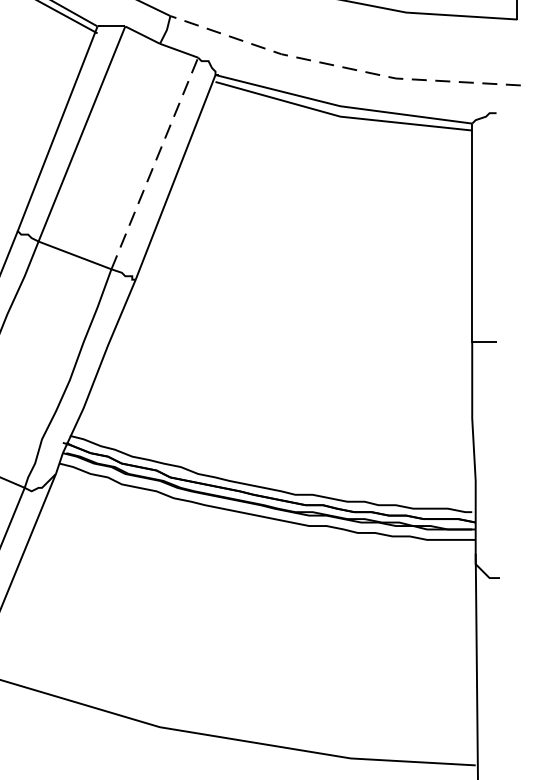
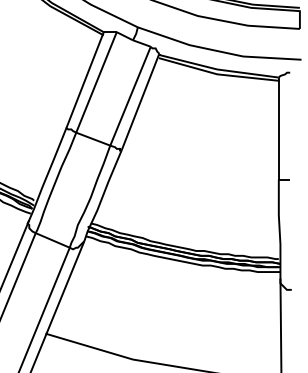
line: (340, 67) -> (217, 51), dashed -> solid
line: (154, 161) -> (130, 95), dashed -> solid

